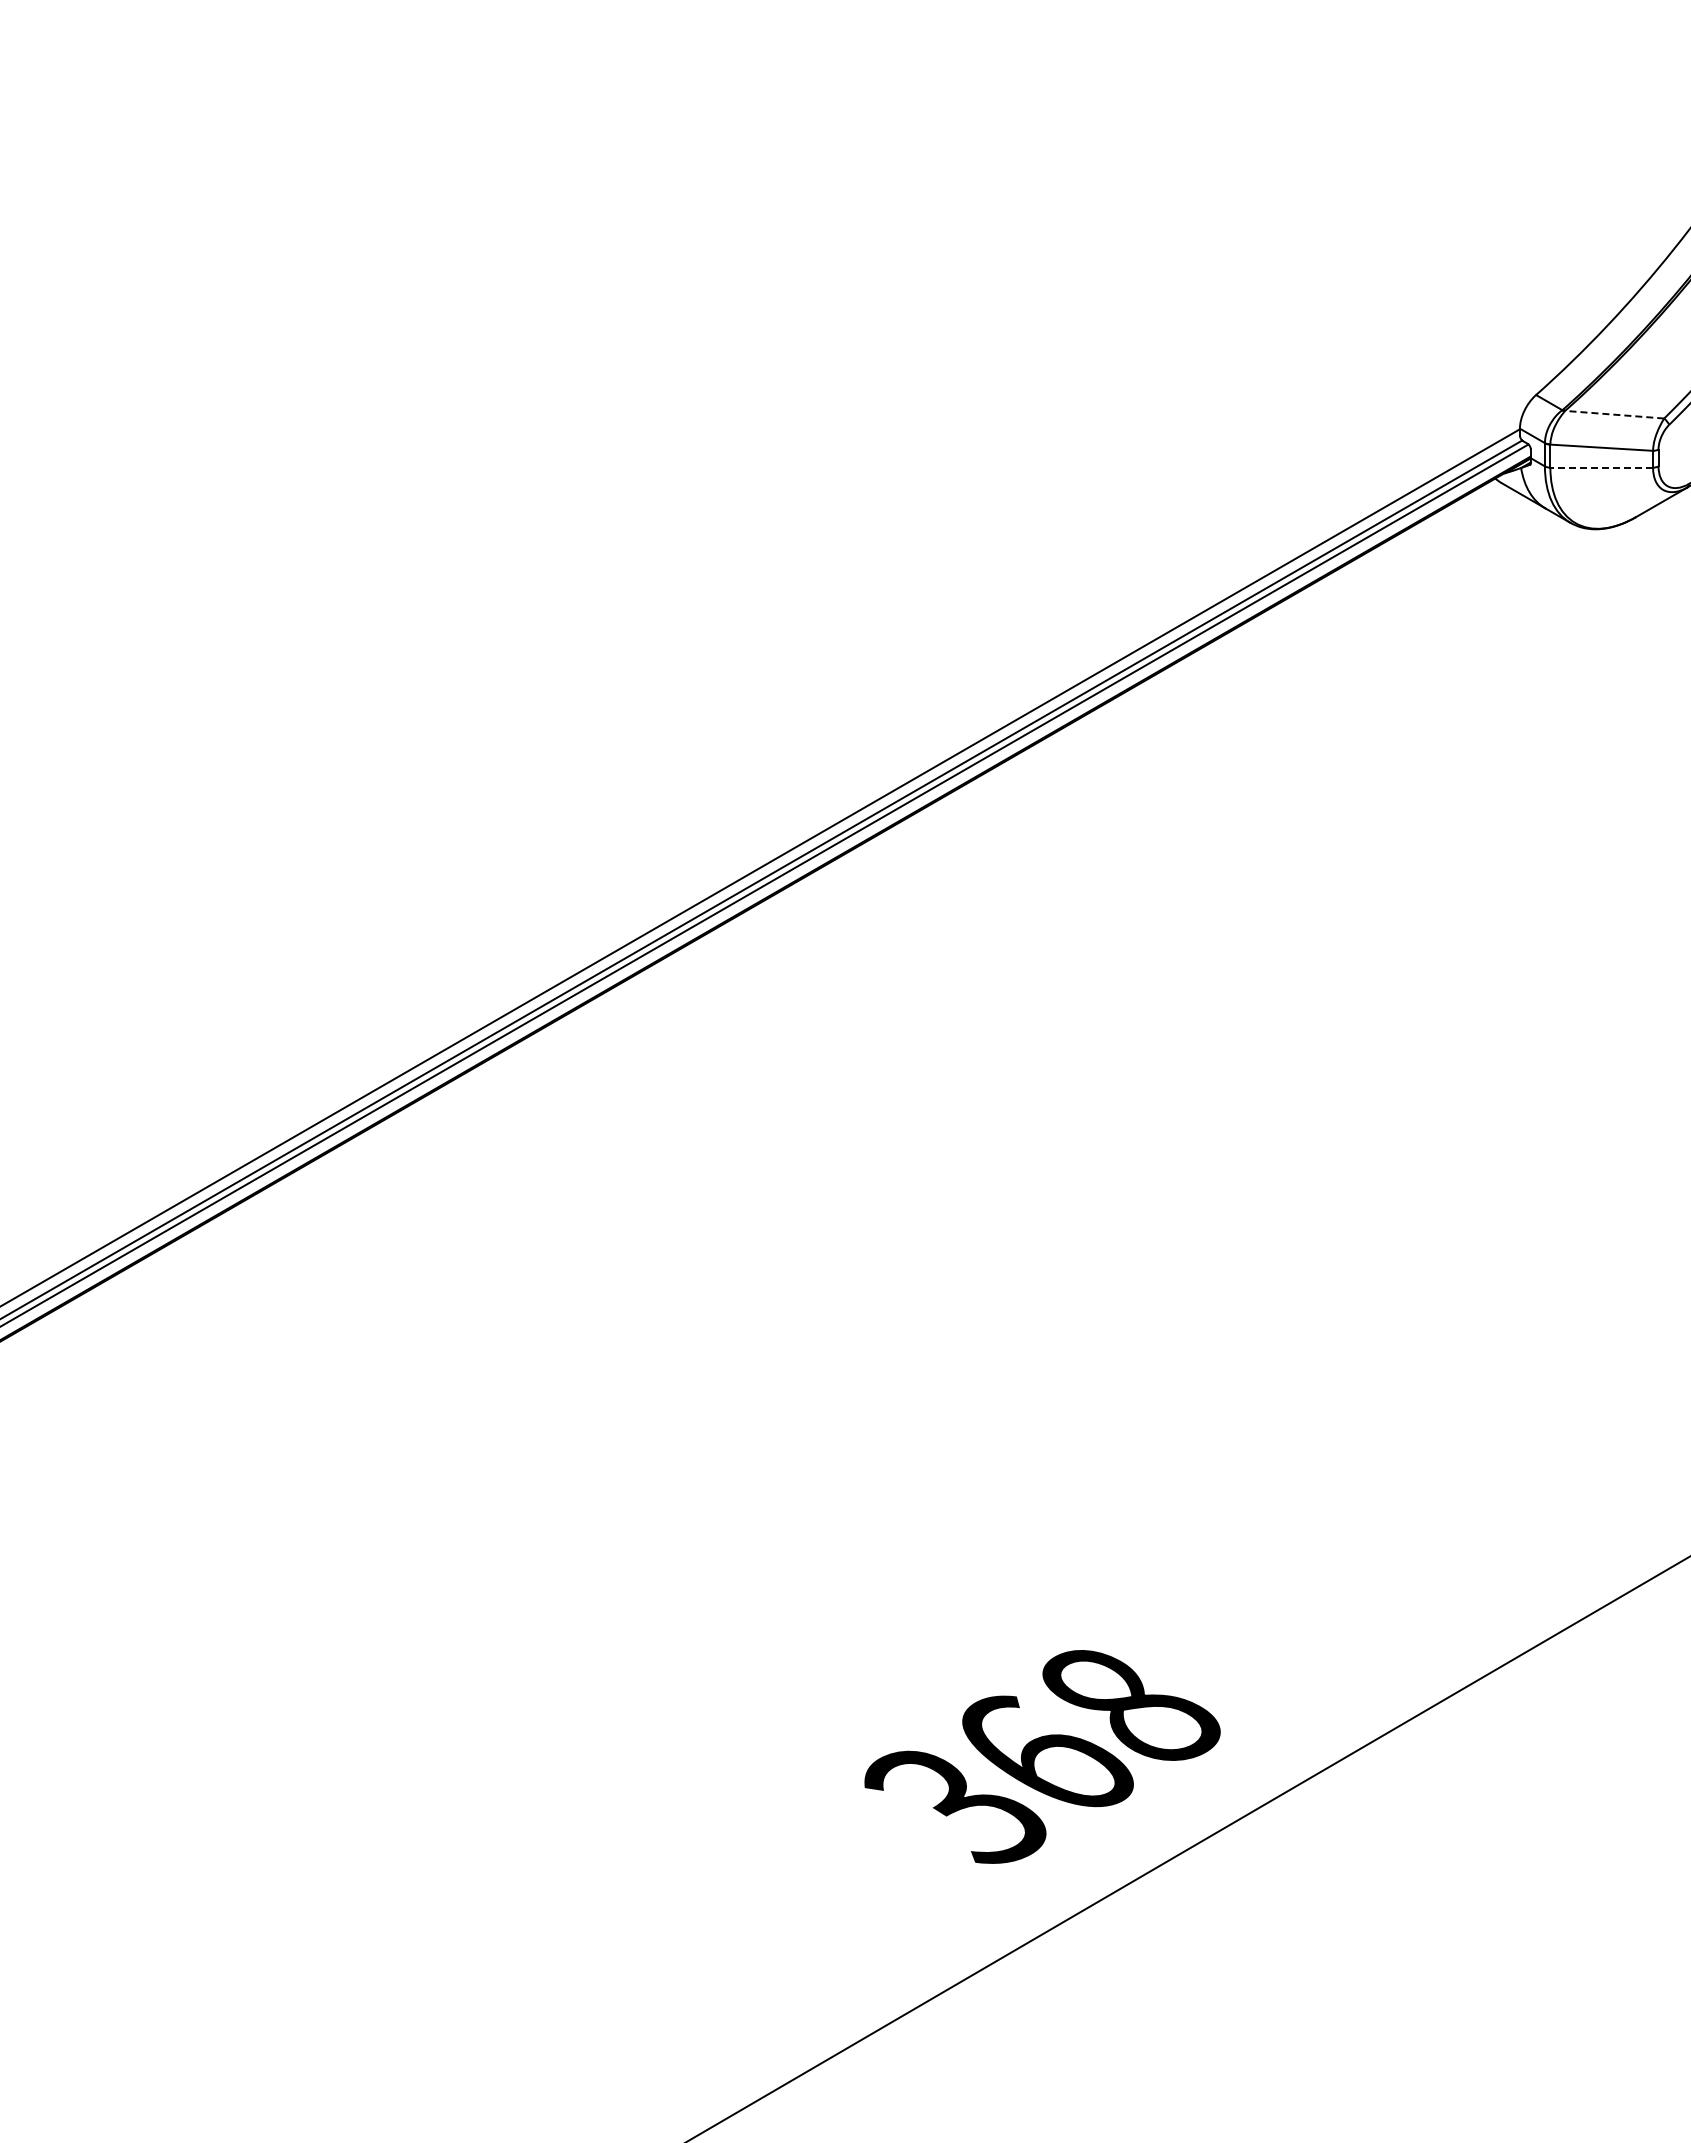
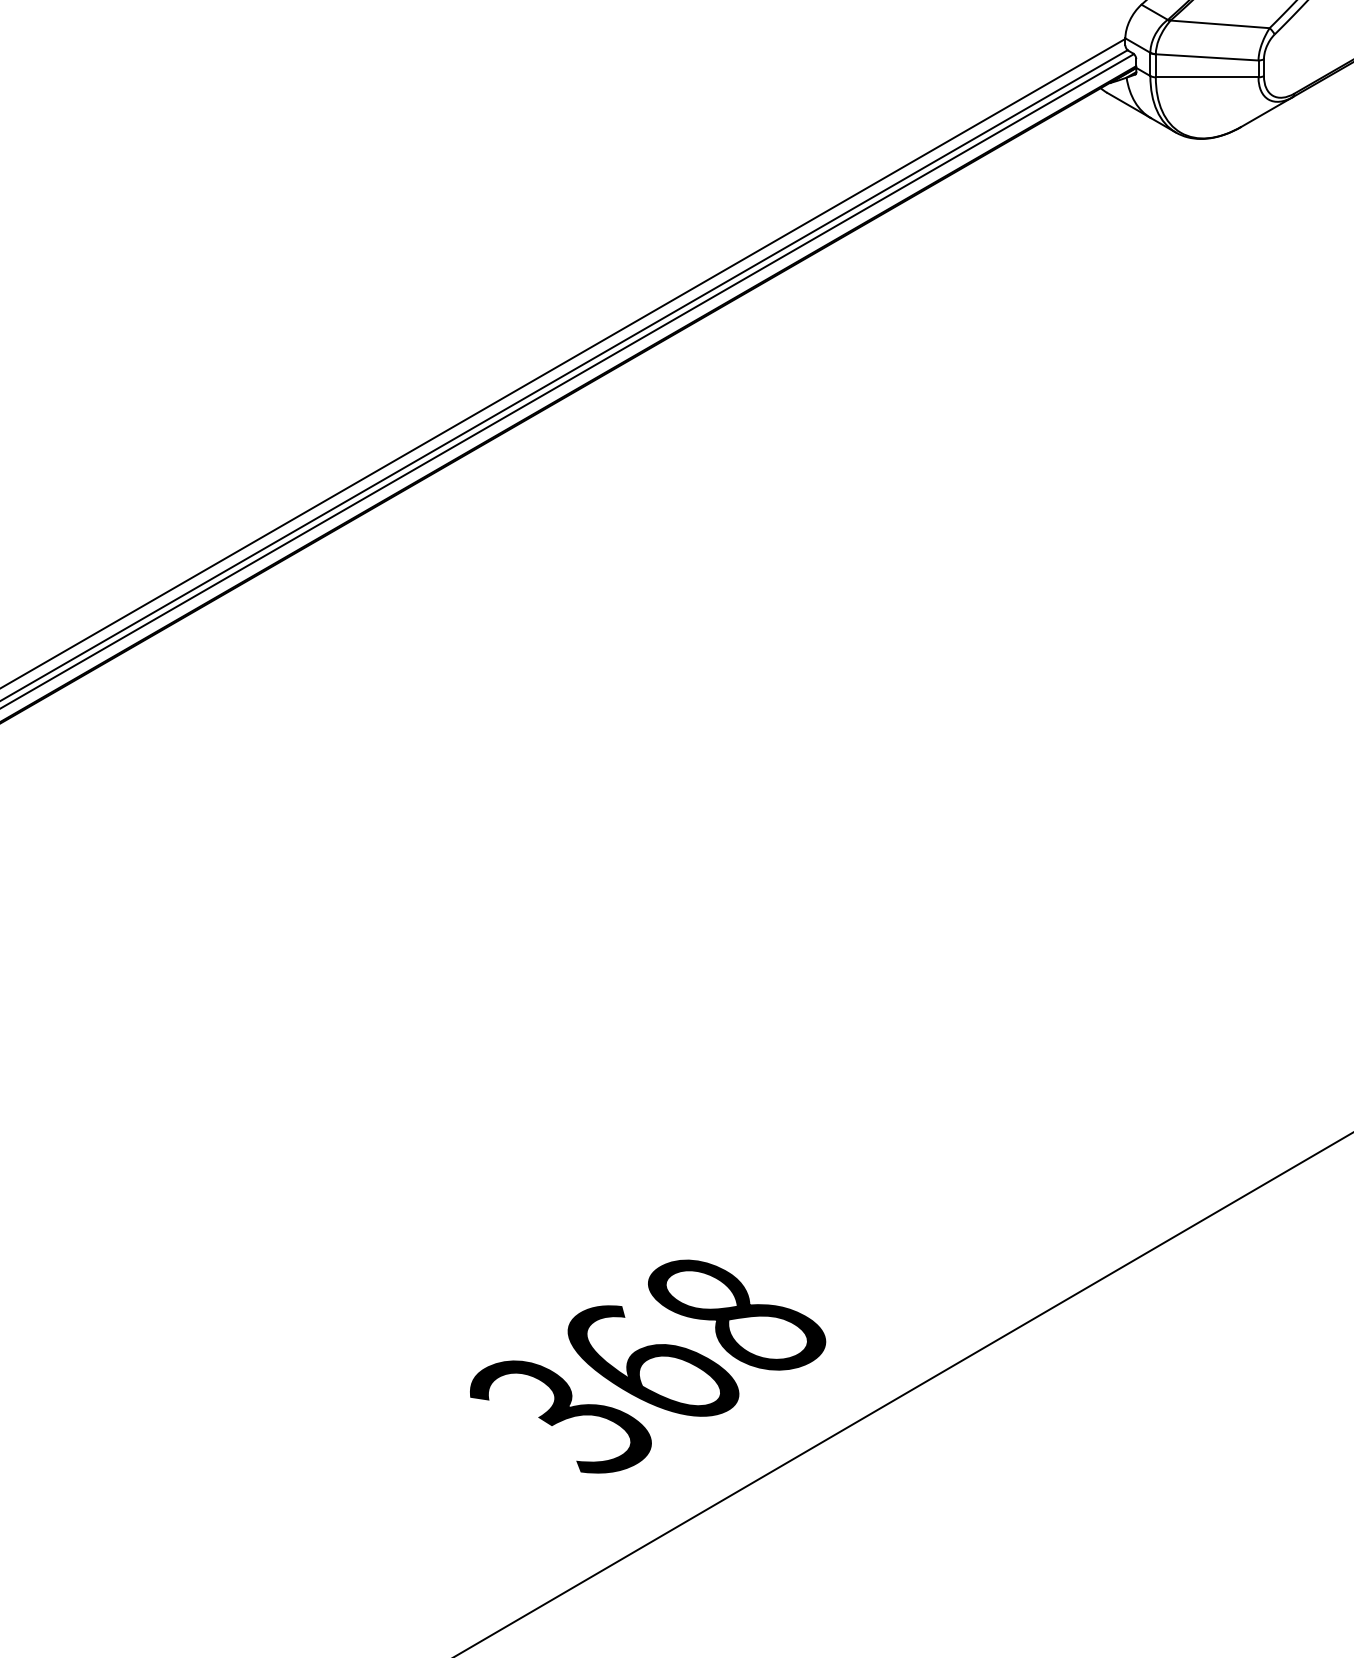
line: (1614, 414) -> (1219, 24), dashed -> solid
line: (1601, 467) -> (1206, 77), dashed -> solid

